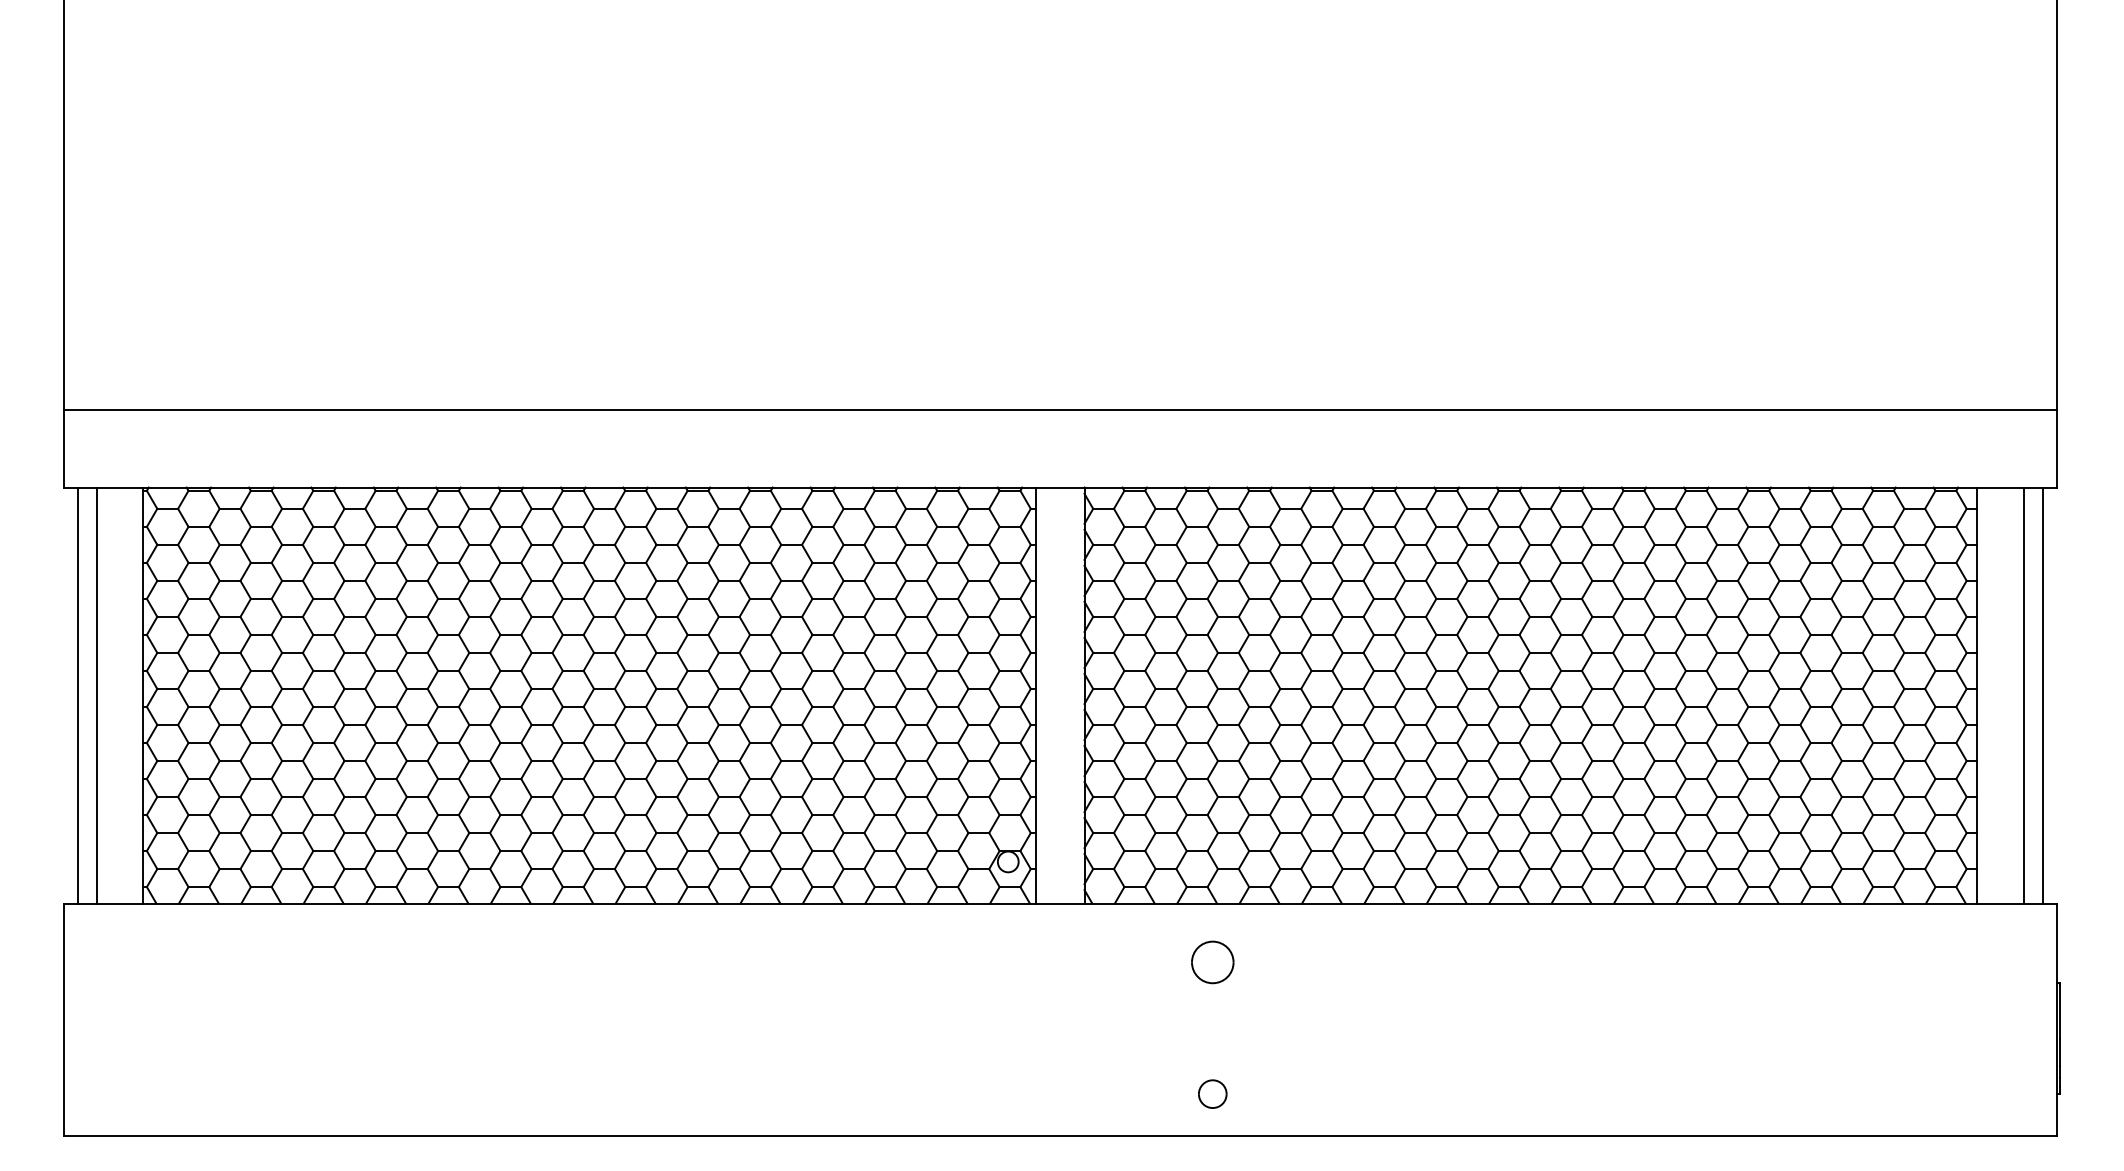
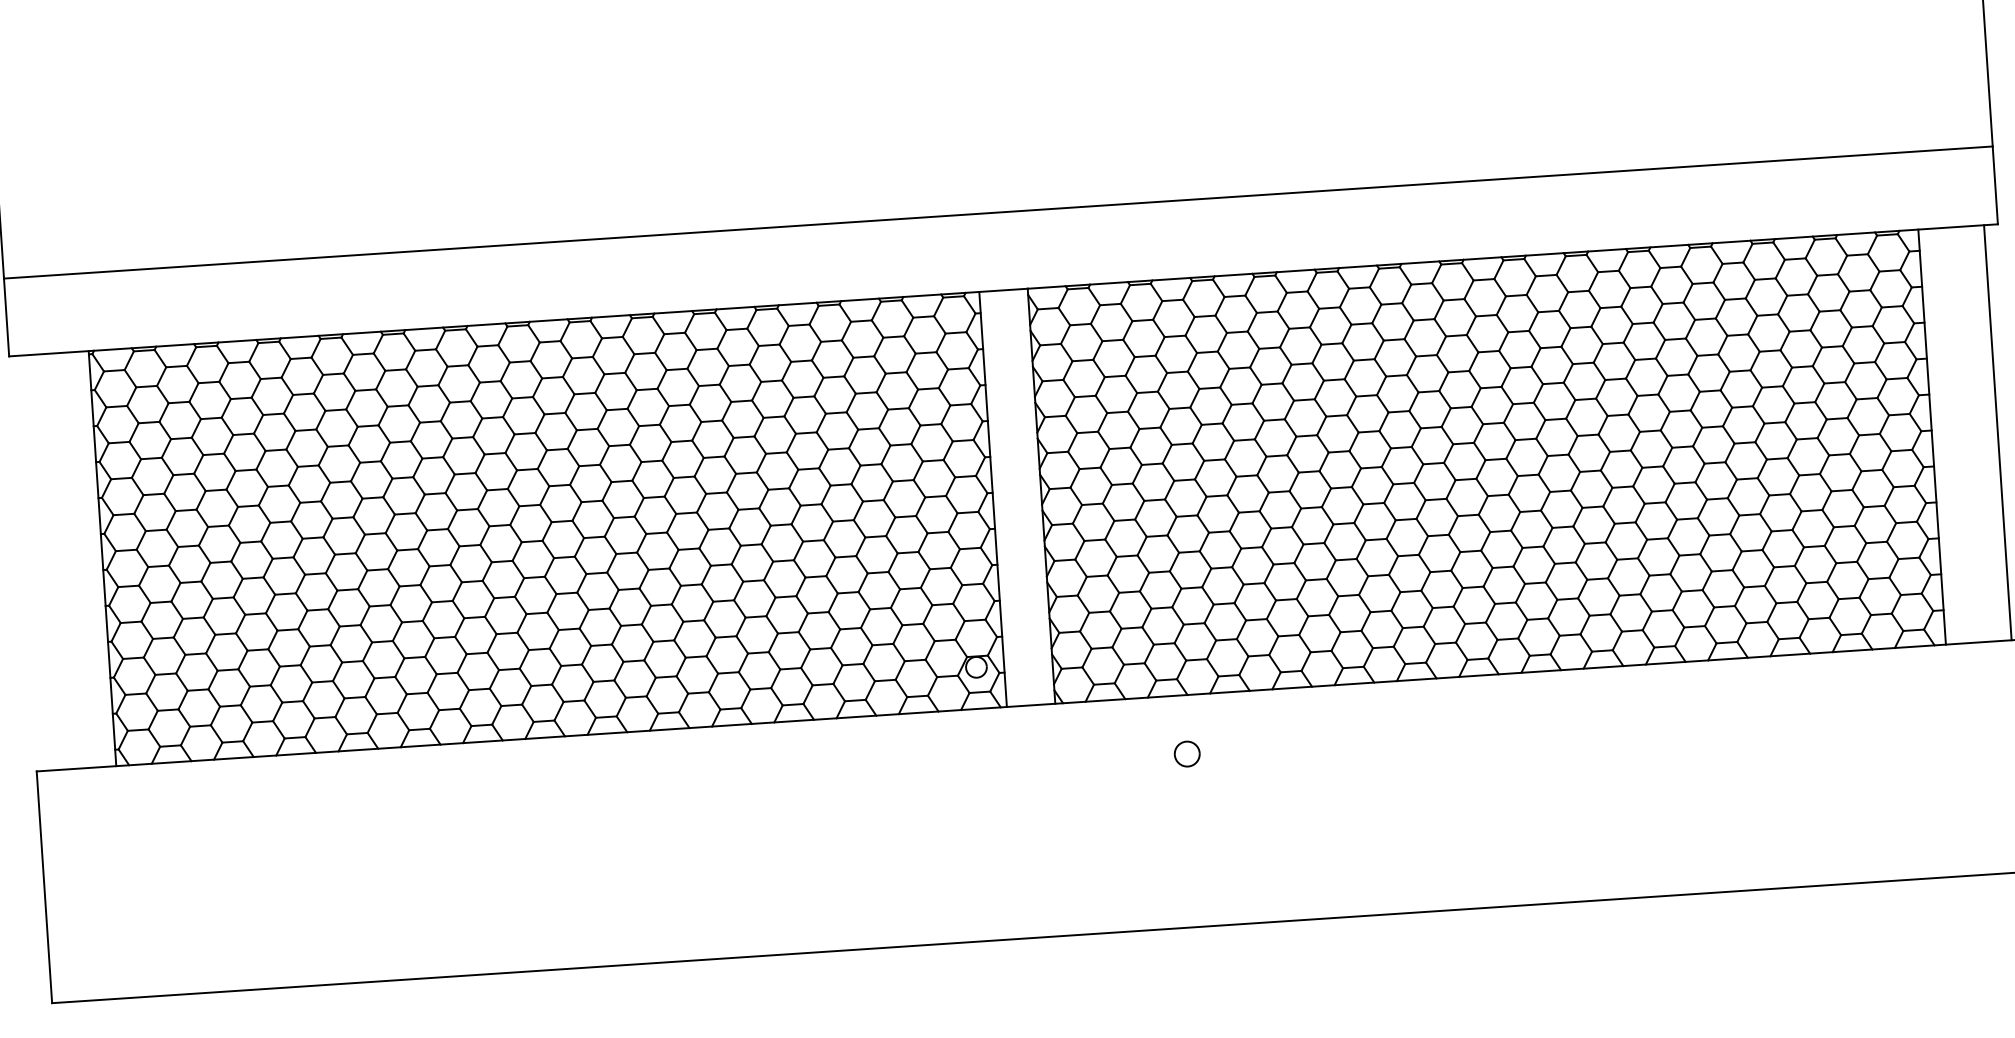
line: (77, 695) -> (36, 562), removed
line: (96, 695) -> (55, 561), removed
line: (2023, 695) -> (1978, 433), removed
part: (1212, 962) -> (1186, 754), size x0.6
part: (1212, 1093) -> (1195, 884), removed

